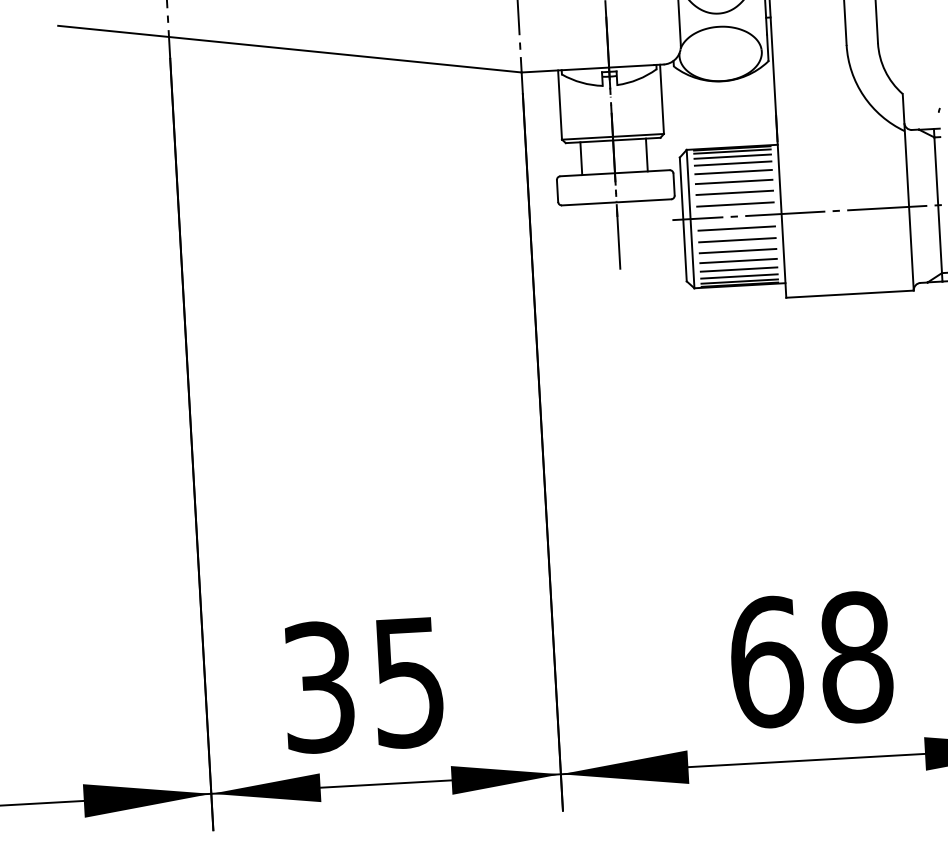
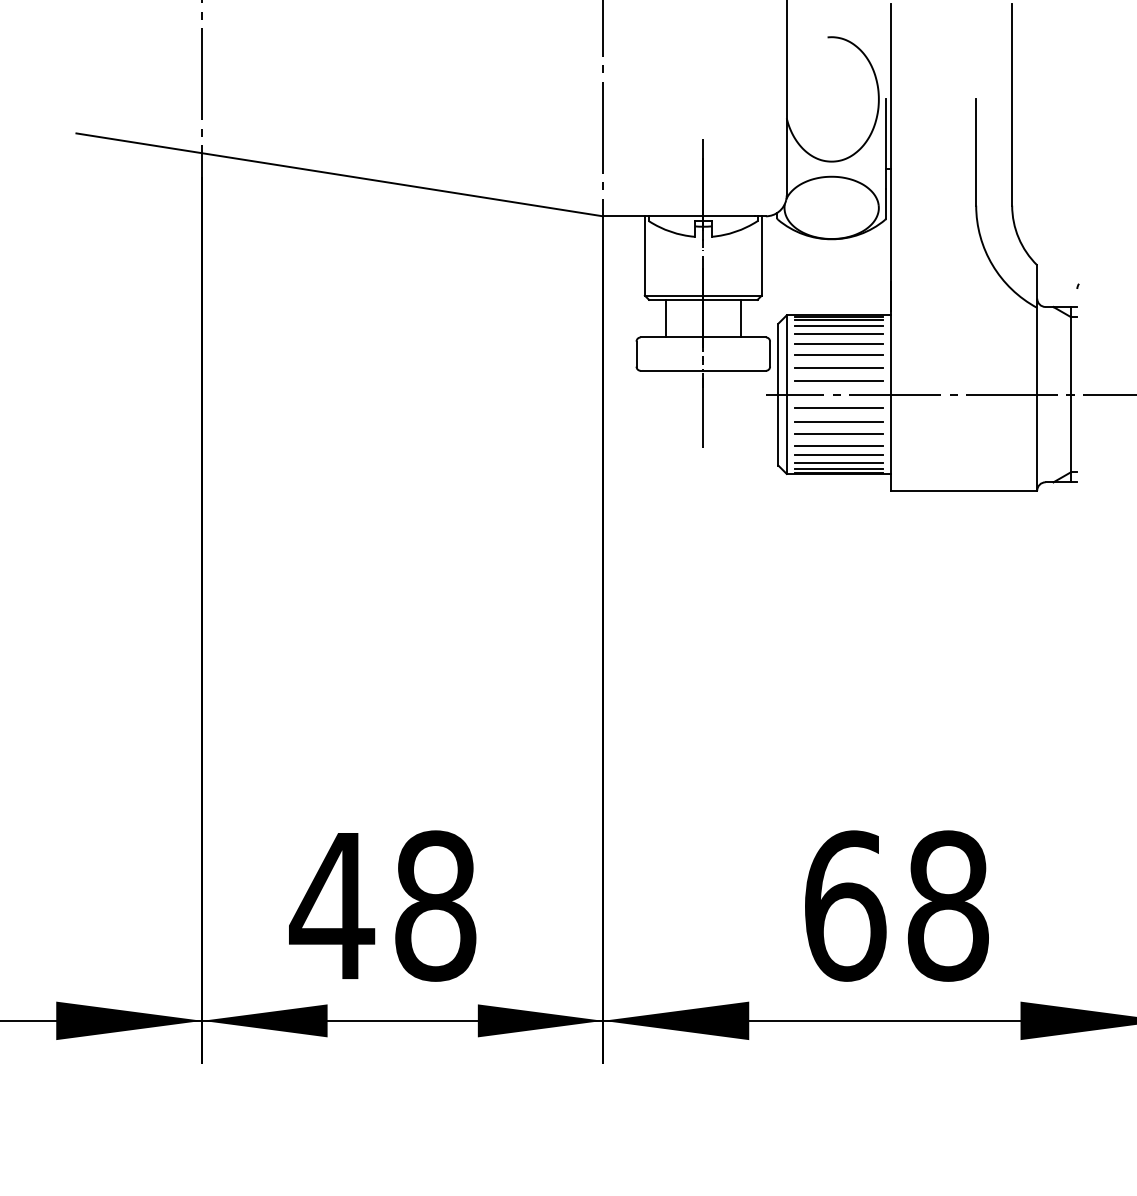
text: (362, 684) -> (382, 905), 35 -> 48

